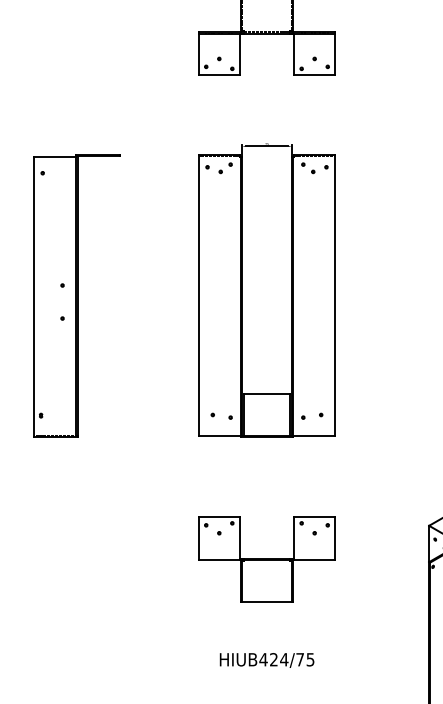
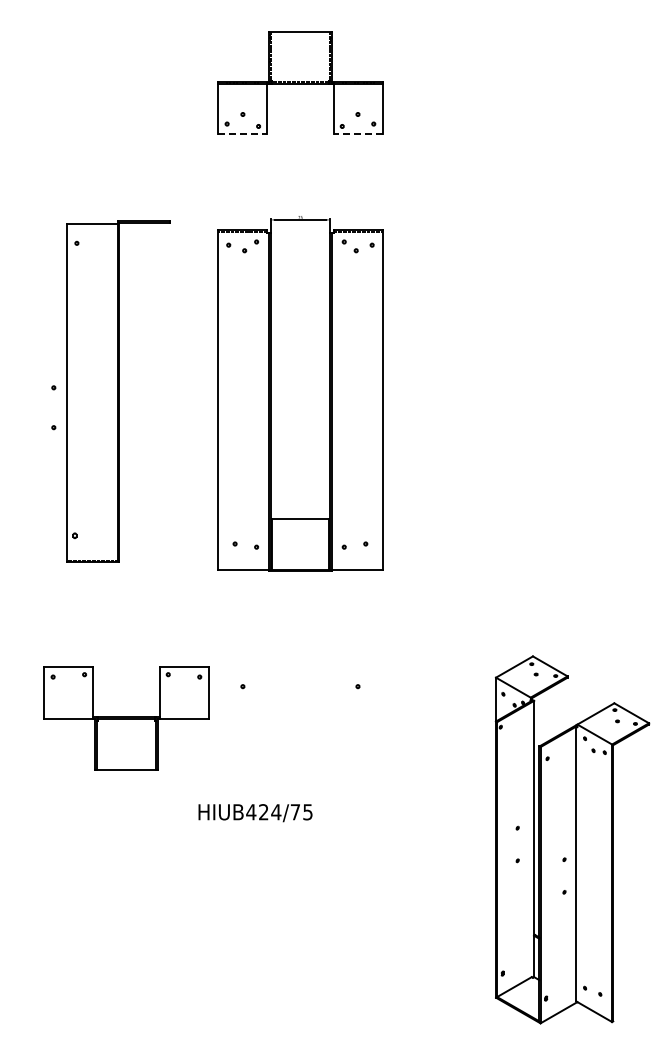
line: (218, 75) -> (242, 134), solid -> dashed
line: (315, 75) -> (358, 134), solid -> dashed
part: (77, 296) -> (118, 391), moved
part: (267, 559) -> (126, 718), moved
text: (267, 660) -> (255, 813), moved

